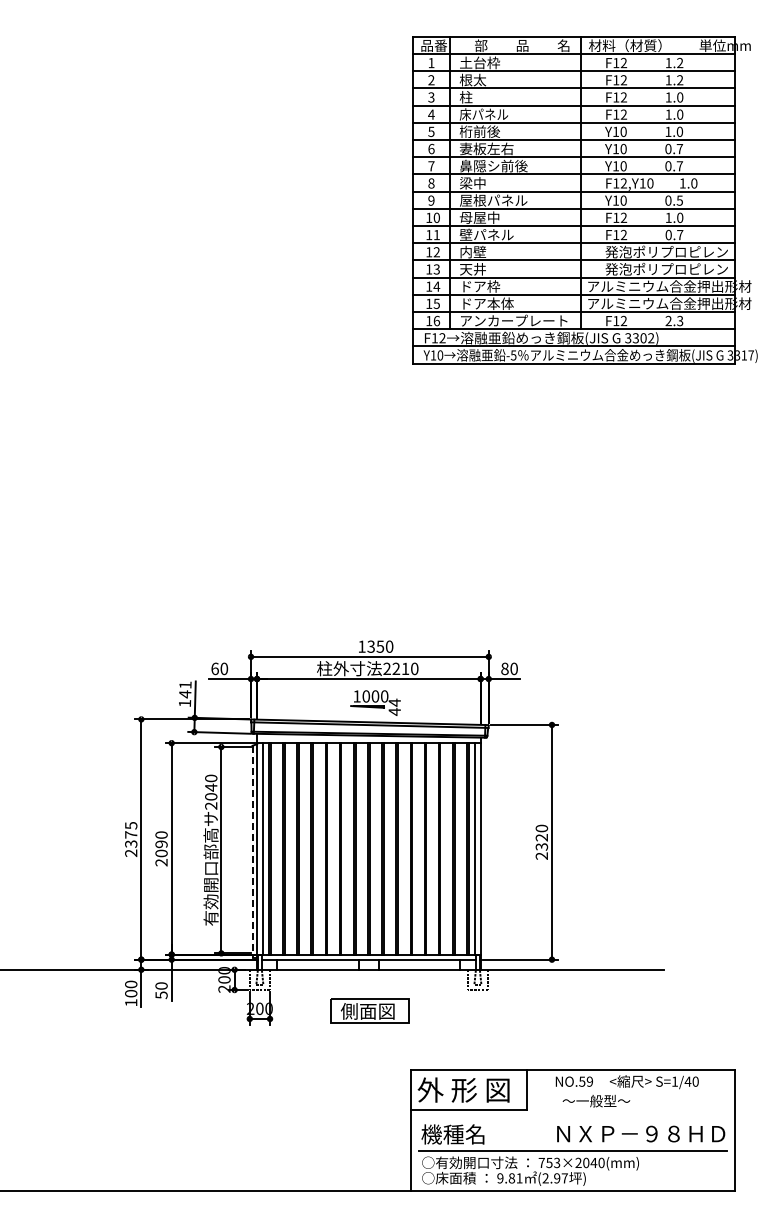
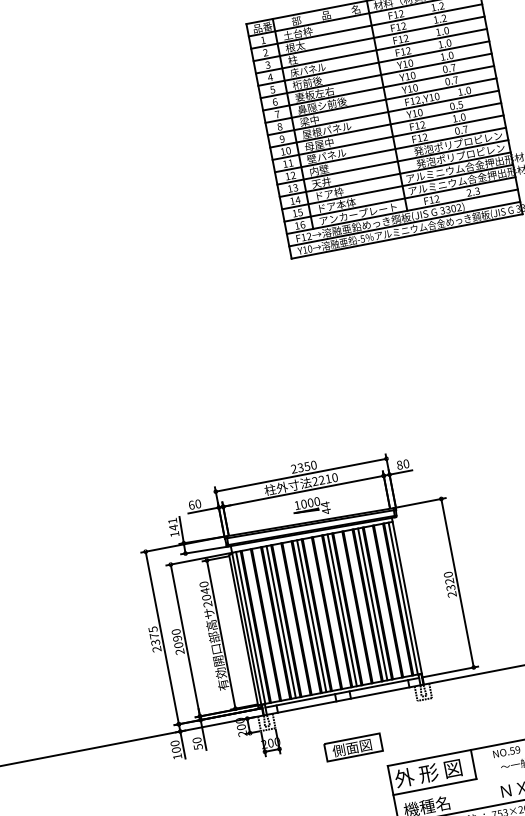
text: (361, 646) -> (293, 468), 1350 -> 2350
line: (305, 848) -> (281, 621), added
line: (347, 848) -> (311, 615), added
line: (390, 848) -> (342, 609), added
line: (432, 848) -> (372, 604), added
line: (252, 851) -> (243, 631), dashed -> solid
part: (369, 1010) -> (353, 747), moved

